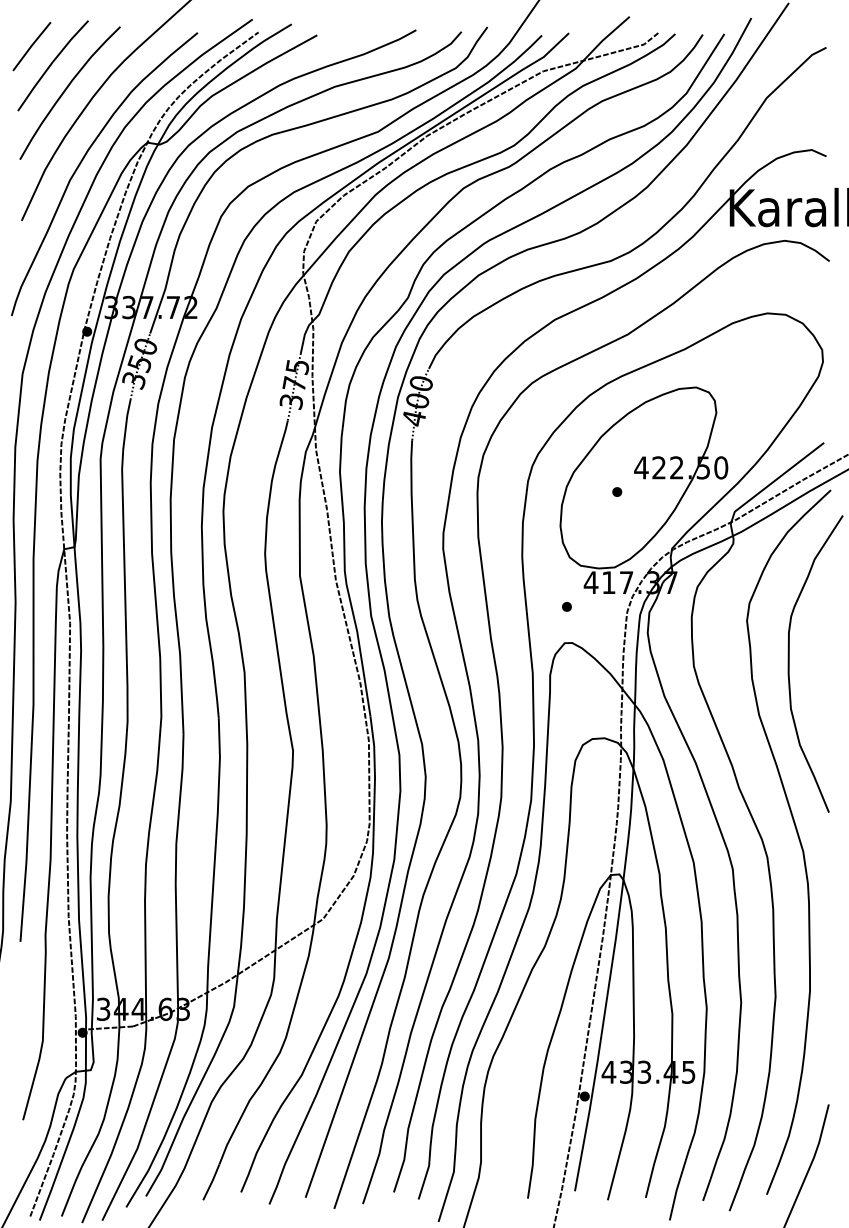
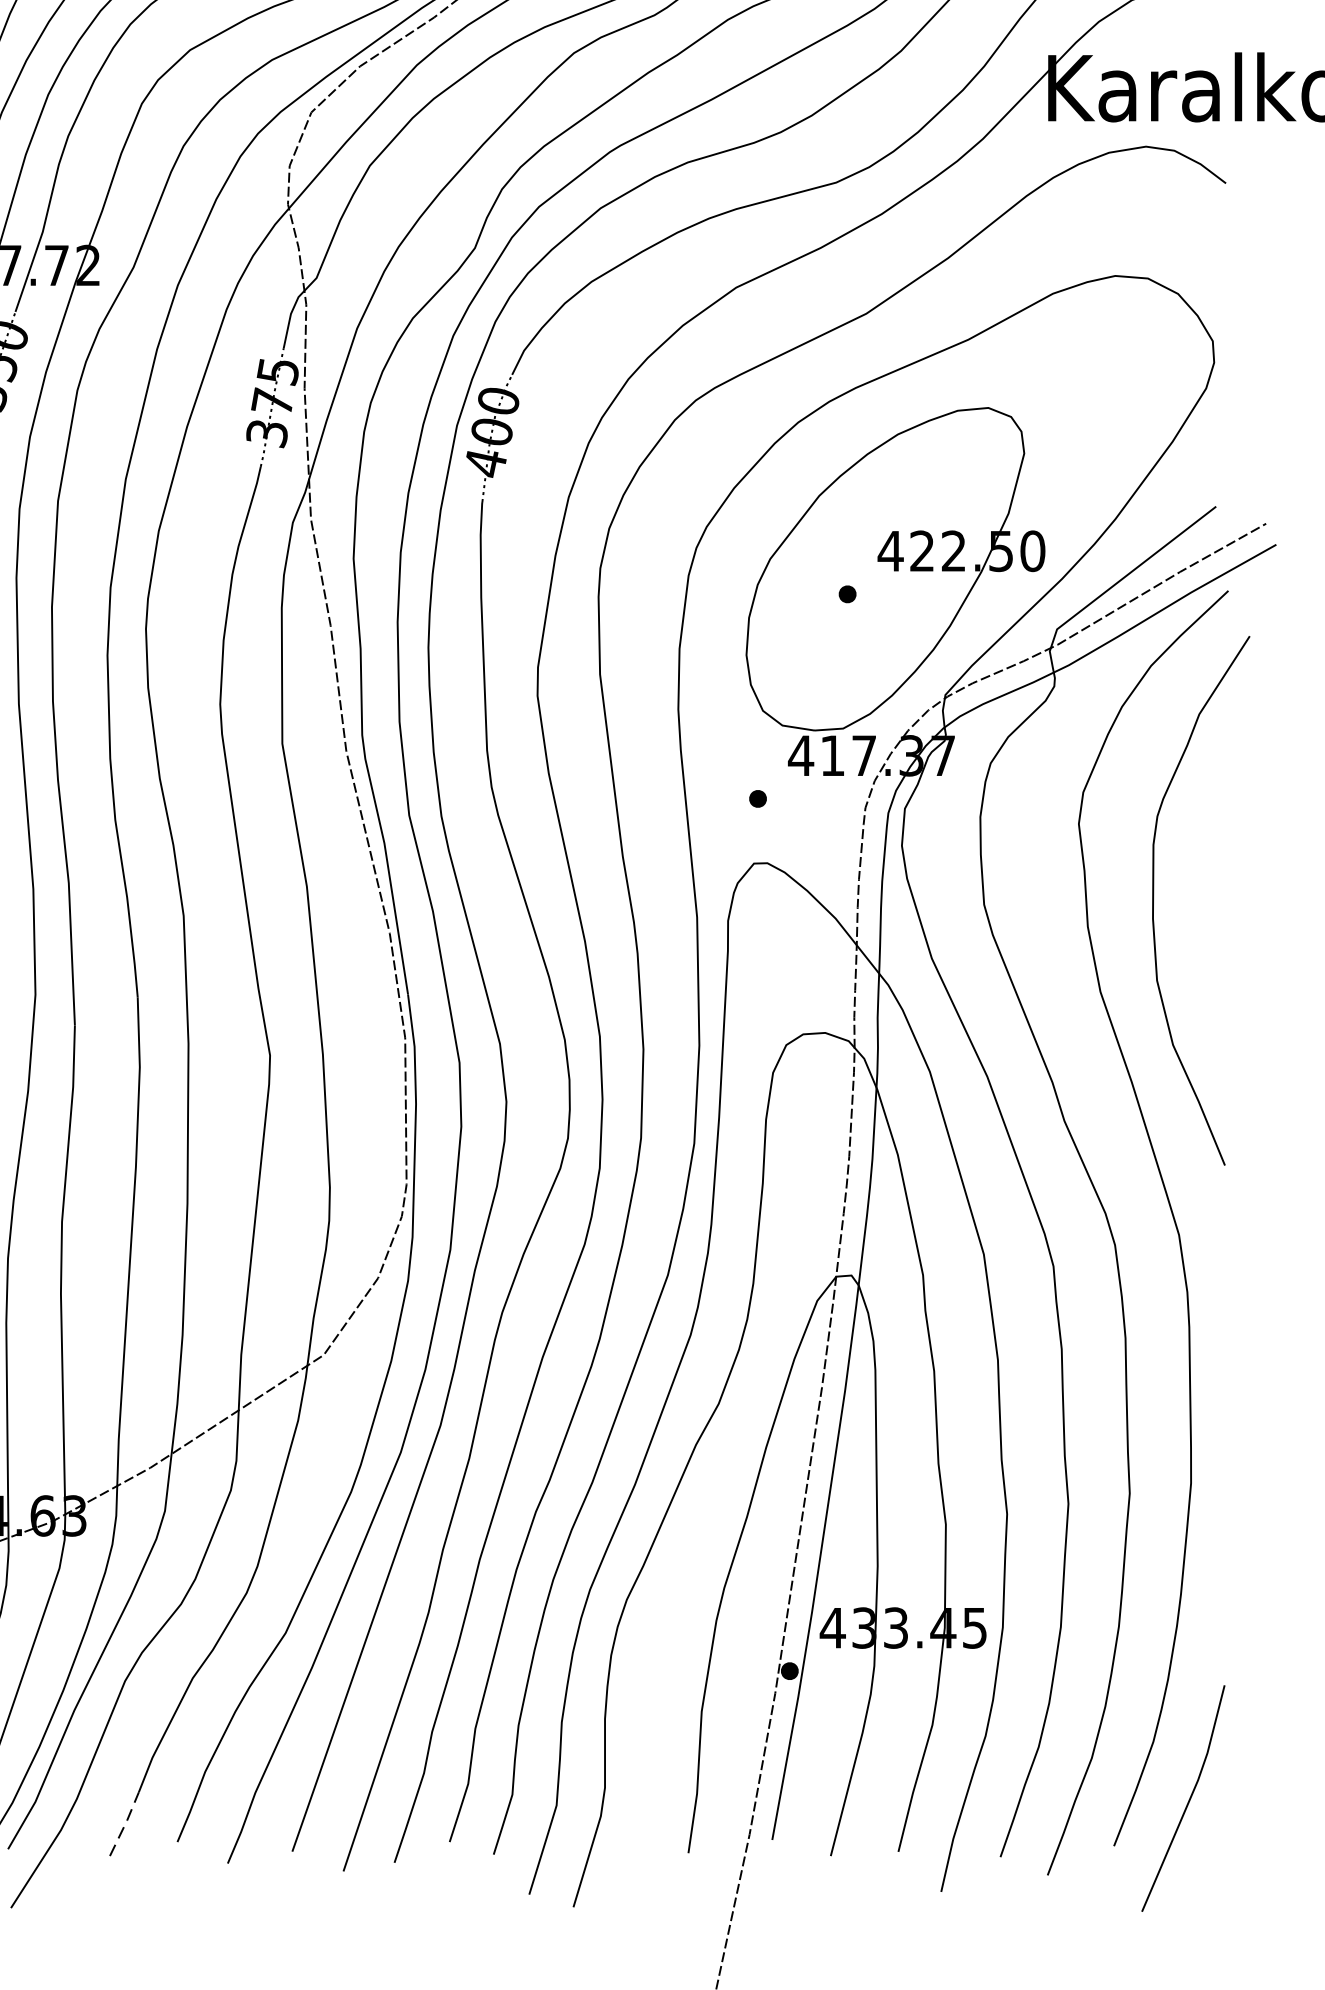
line: (212, 1182) -> (126, 1824), solid -> dashed

